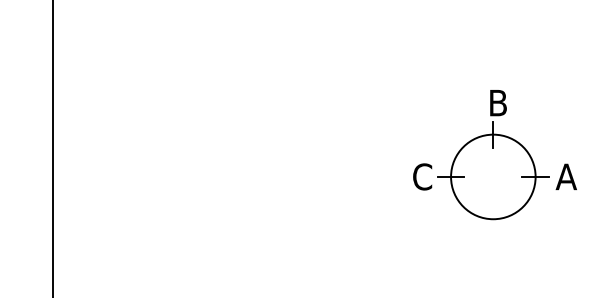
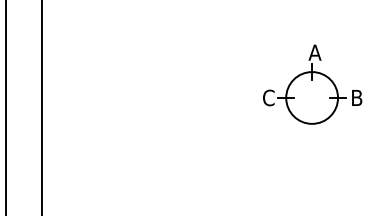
text: (497, 102) -> (314, 52), B -> A
text: (565, 176) -> (356, 97), A -> B

